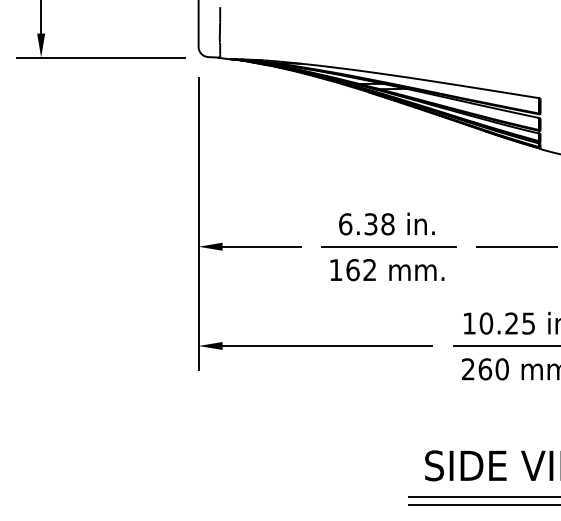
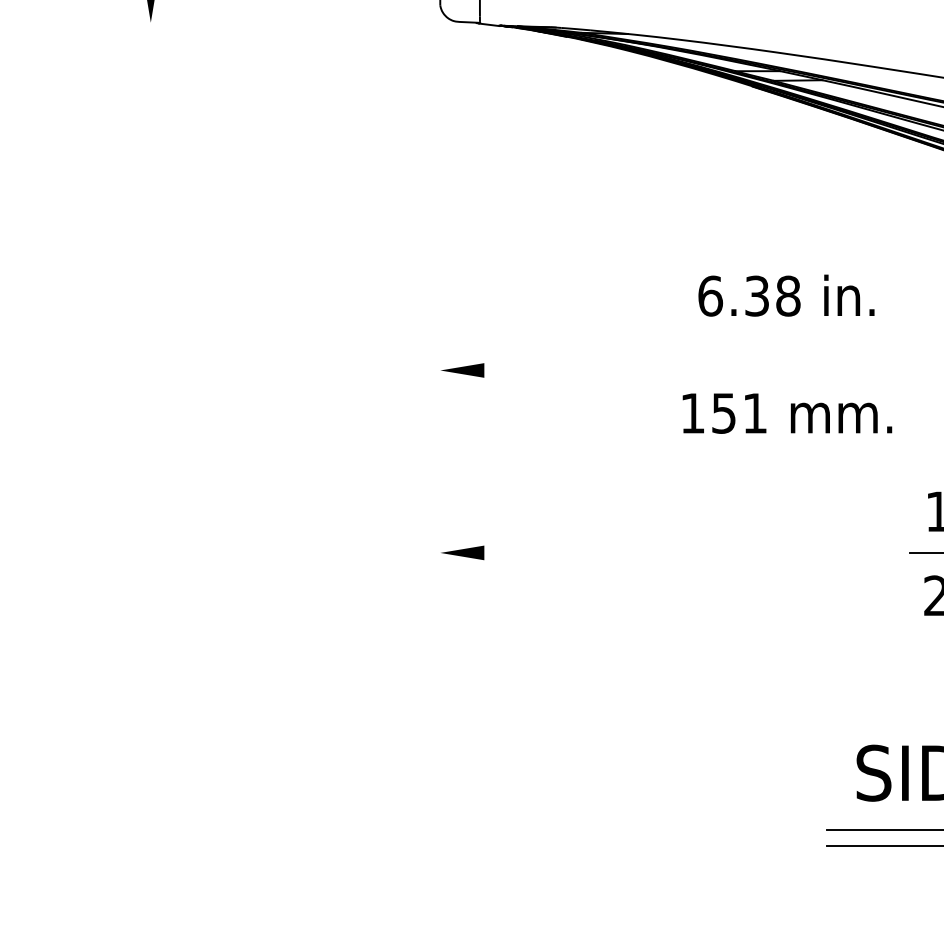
line: (100, 57) -> (259, 22), removed
text: (386, 223) -> (785, 294), moved
line: (198, 224) -> (440, 329), removed
line: (261, 246) -> (555, 370), removed
line: (388, 246) -> (789, 370), removed
text: (360, 270) -> (737, 414), 162 -> 151
line: (326, 346) -> (675, 553), removed

